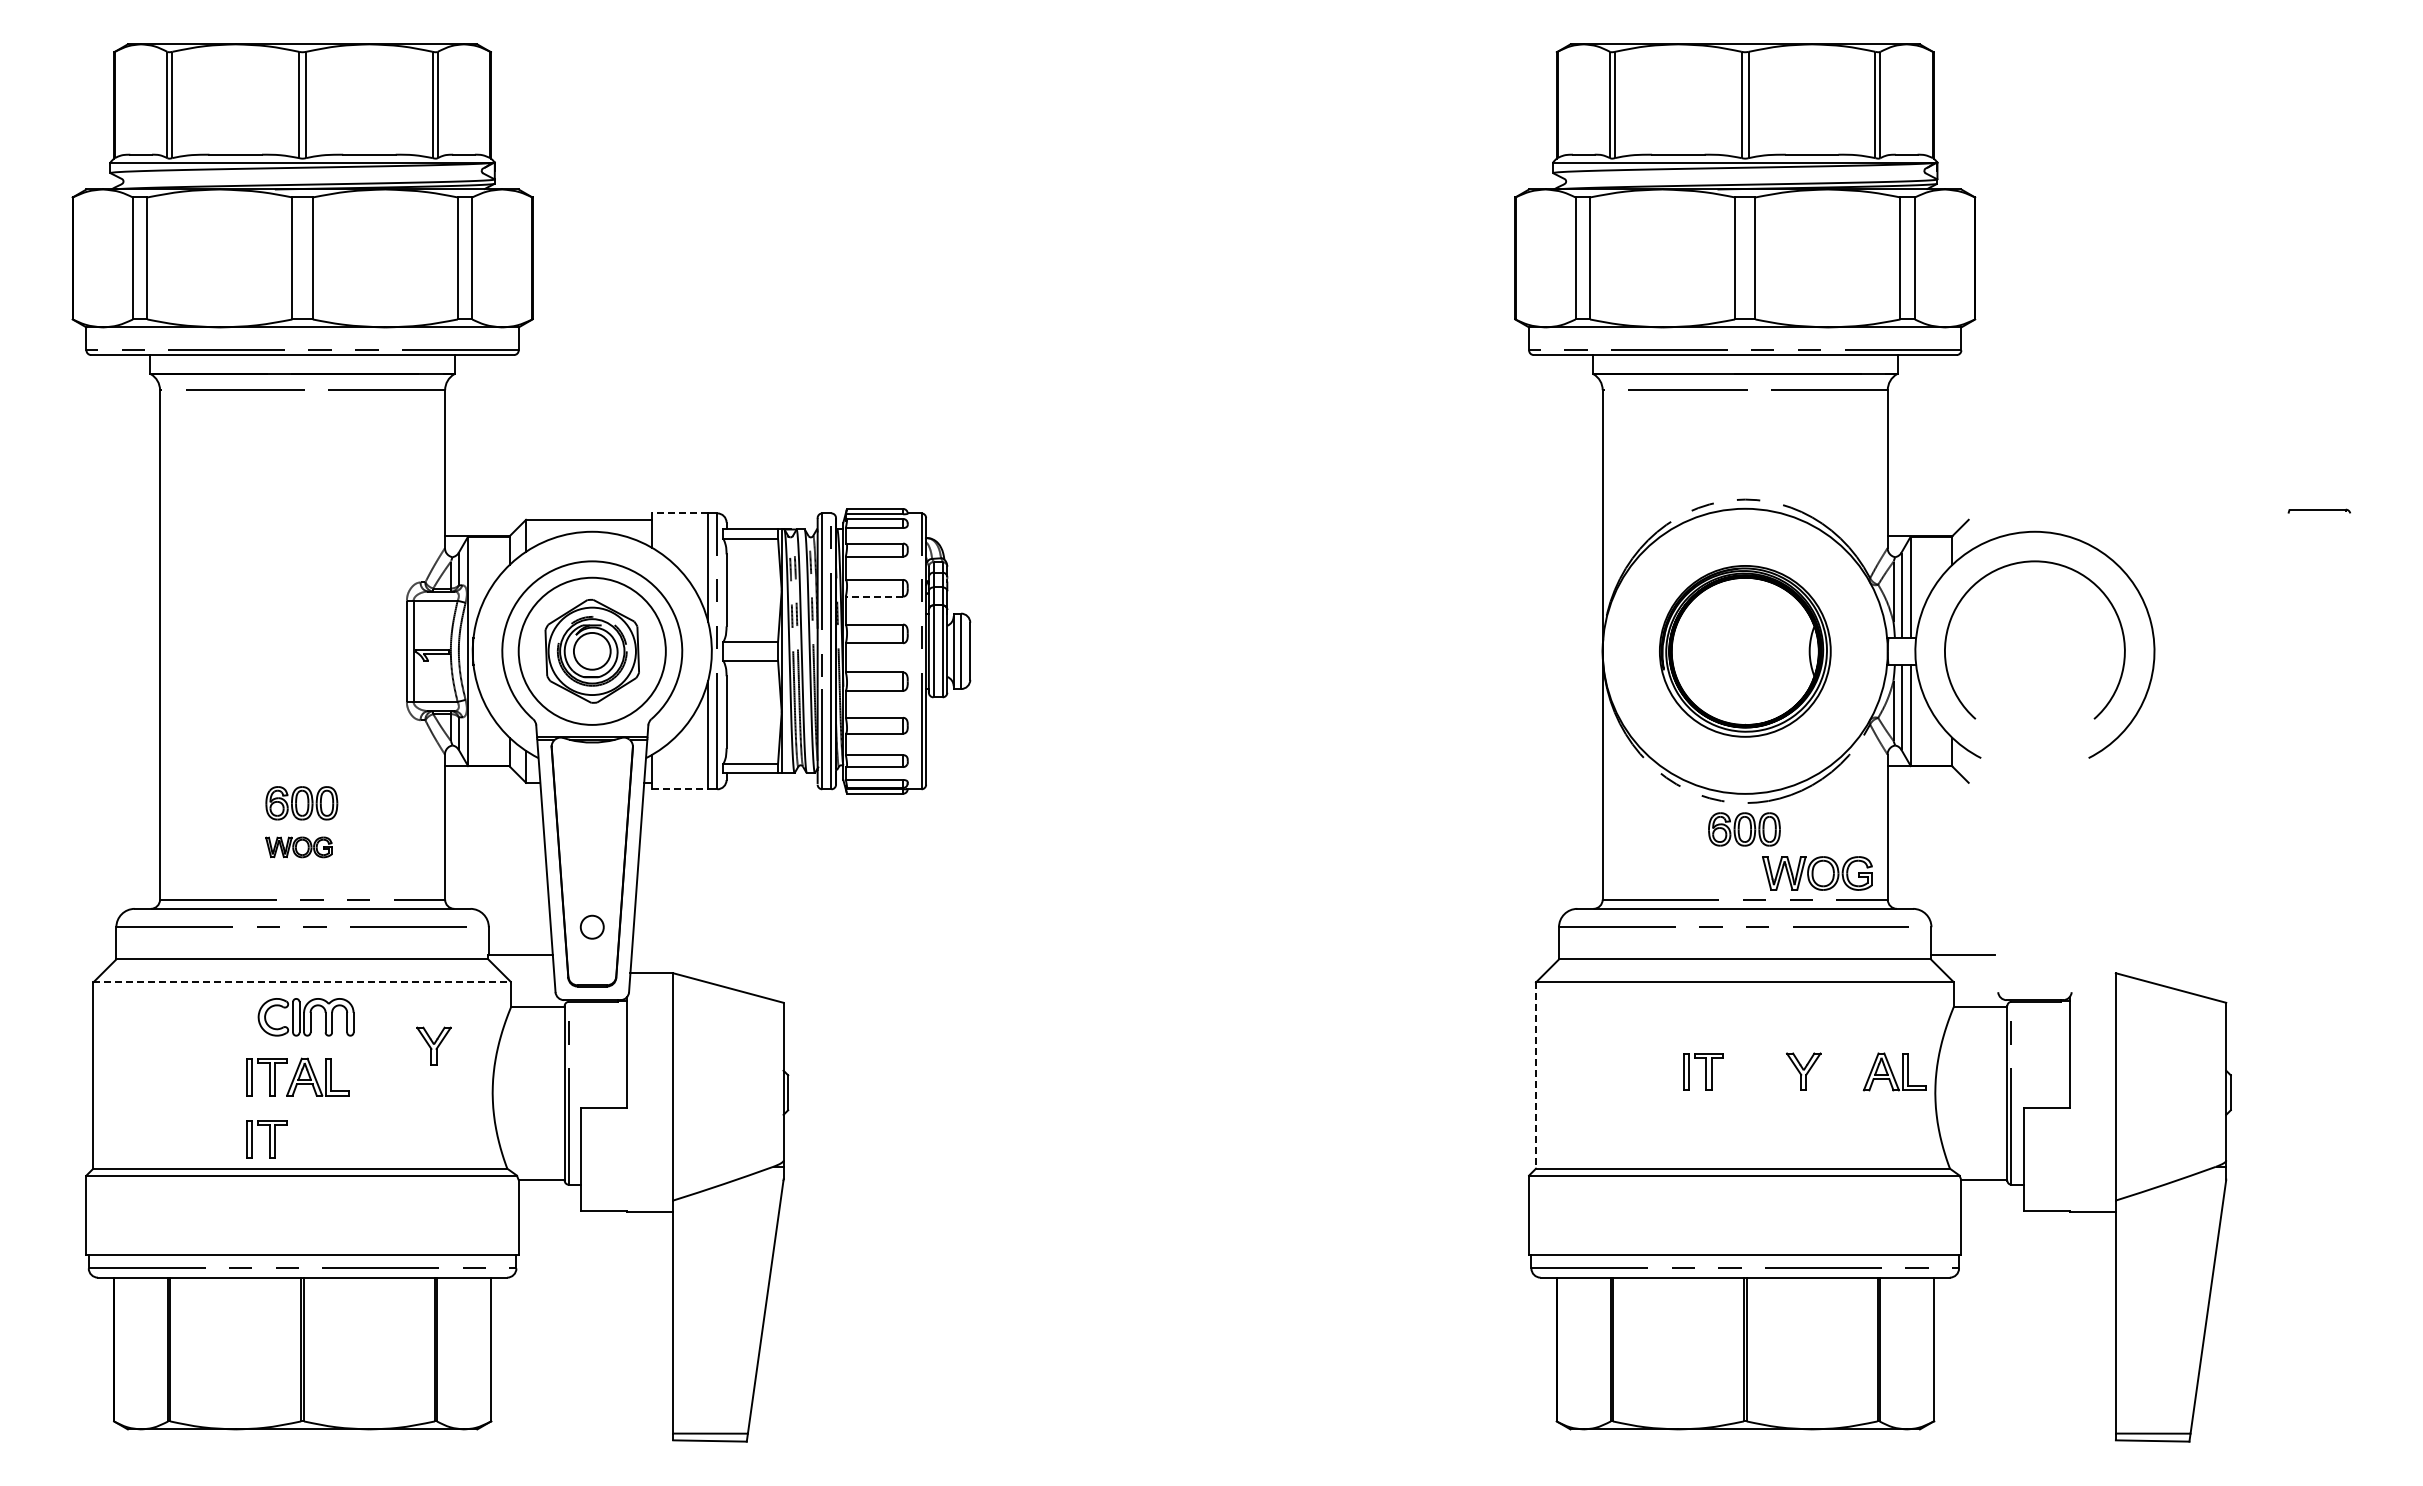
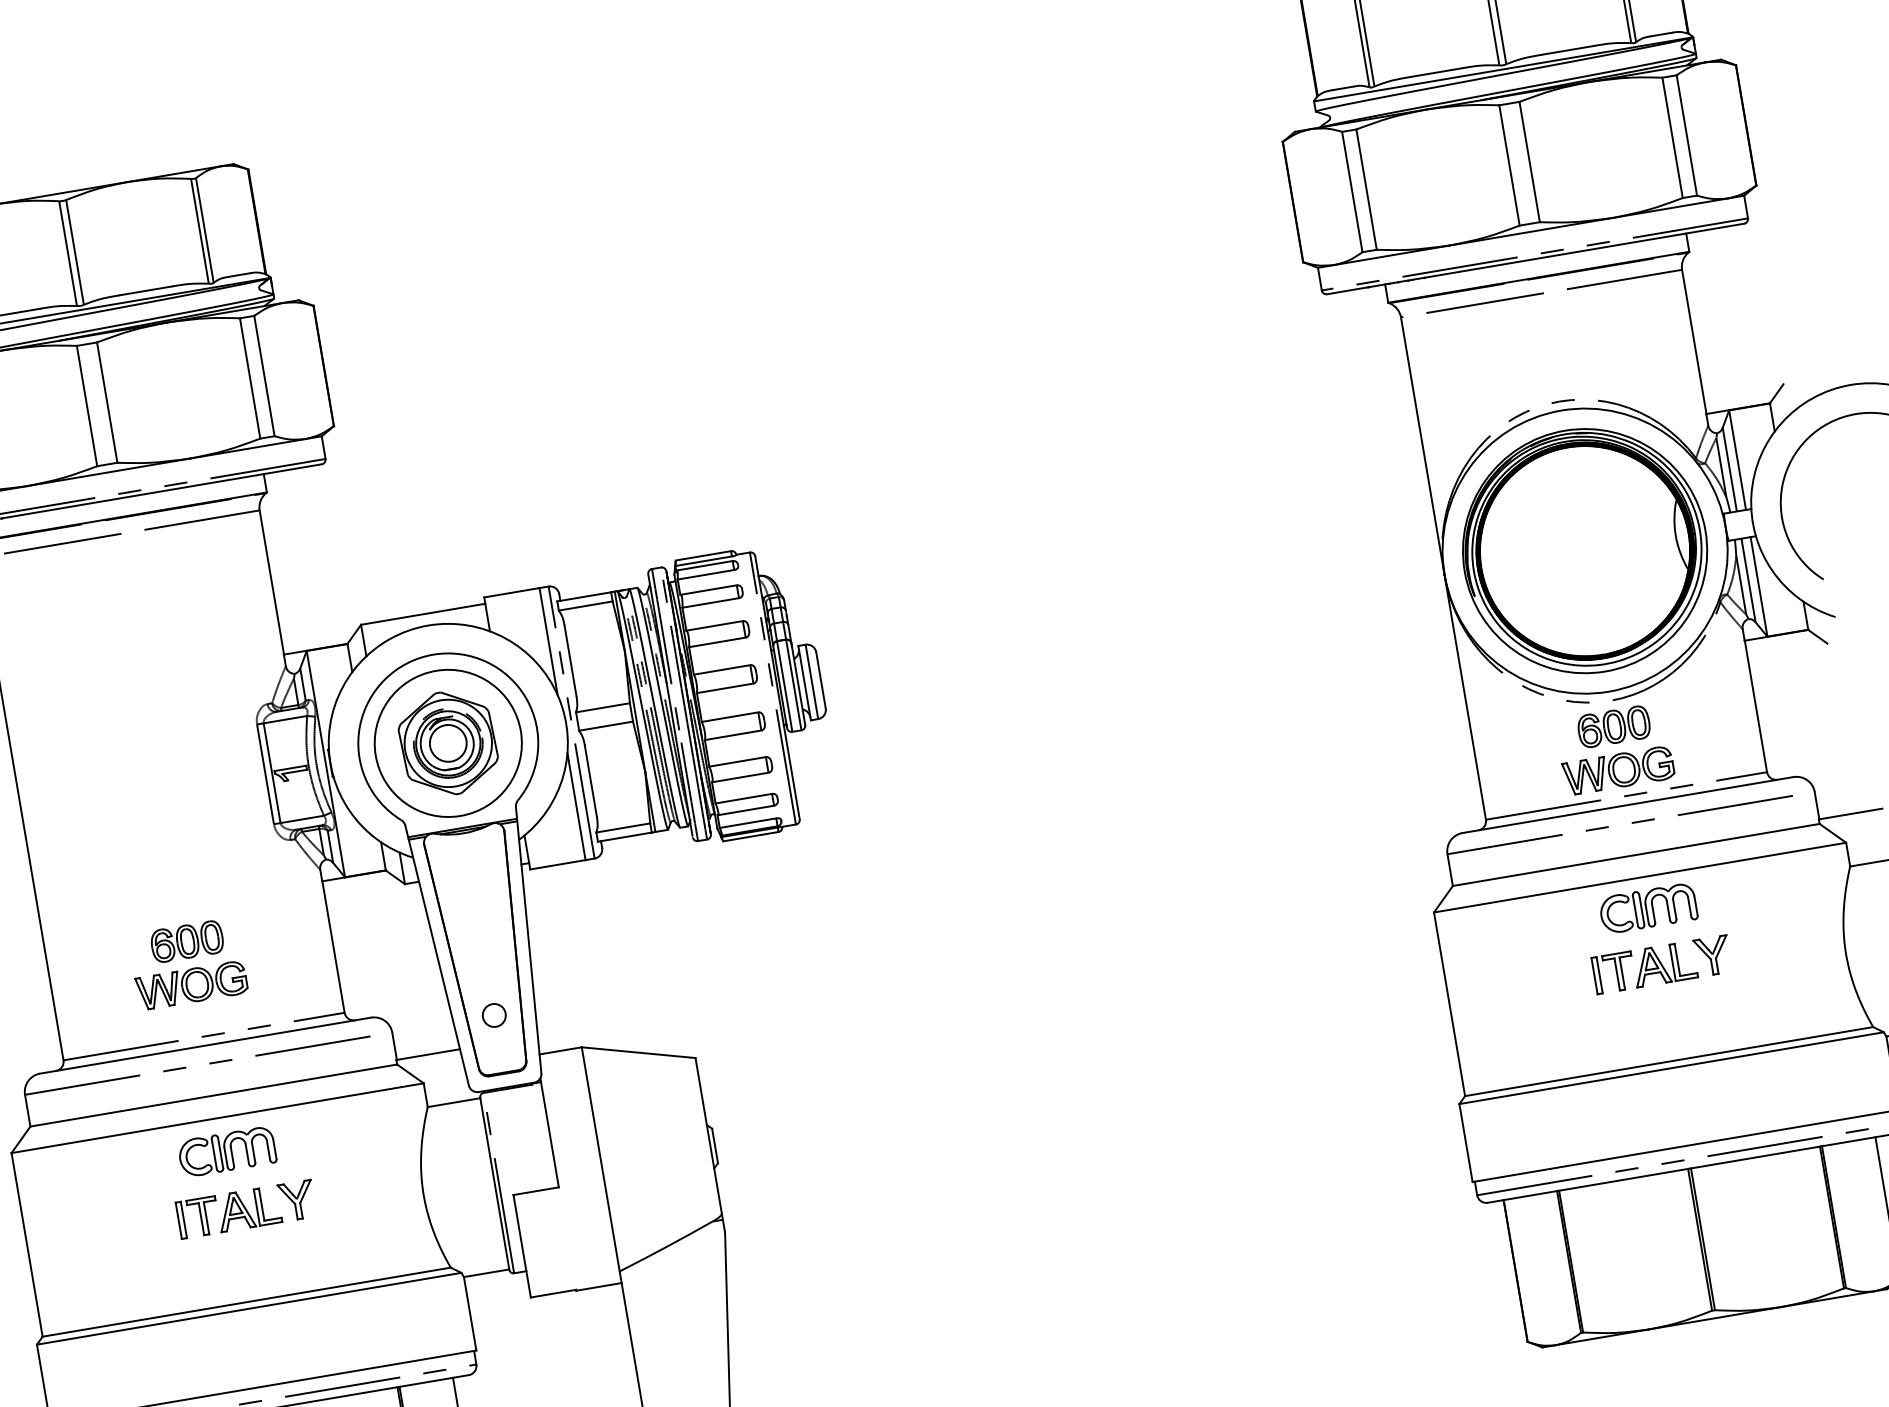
line: (679, 513) -> (511, 592), dashed -> solid
line: (874, 596) -> (717, 642), dashed -> solid
part: (1745, 651) -> (1585, 551), size x1.43
line: (680, 789) -> (558, 864), dashed -> solid
part: (298, 847) -> (191, 985), size x1.67
part: (1817, 873) -> (1618, 770), moved
line: (302, 982) -> (217, 1118), dashed -> solid
part: (1747, 1014) -> (1647, 908), added
part: (433, 1045) -> (296, 1200), moved
part: (1894, 1071) -> (1664, 963), moved
line: (1536, 1076) -> (1450, 1005), dashed -> solid
part: (266, 1139) -> (208, 1279), removed

